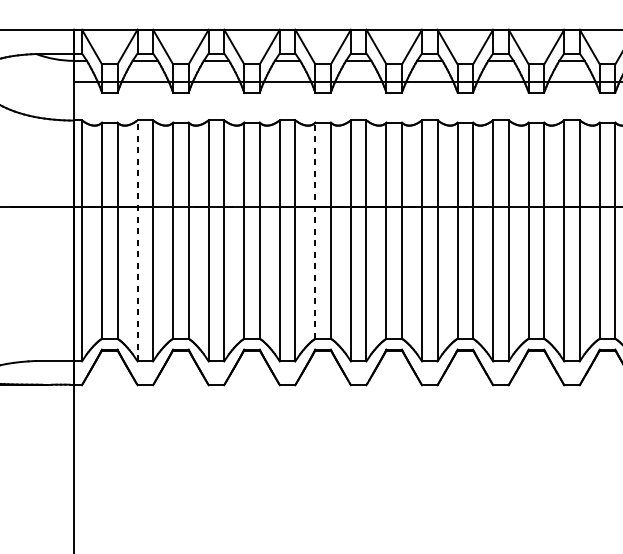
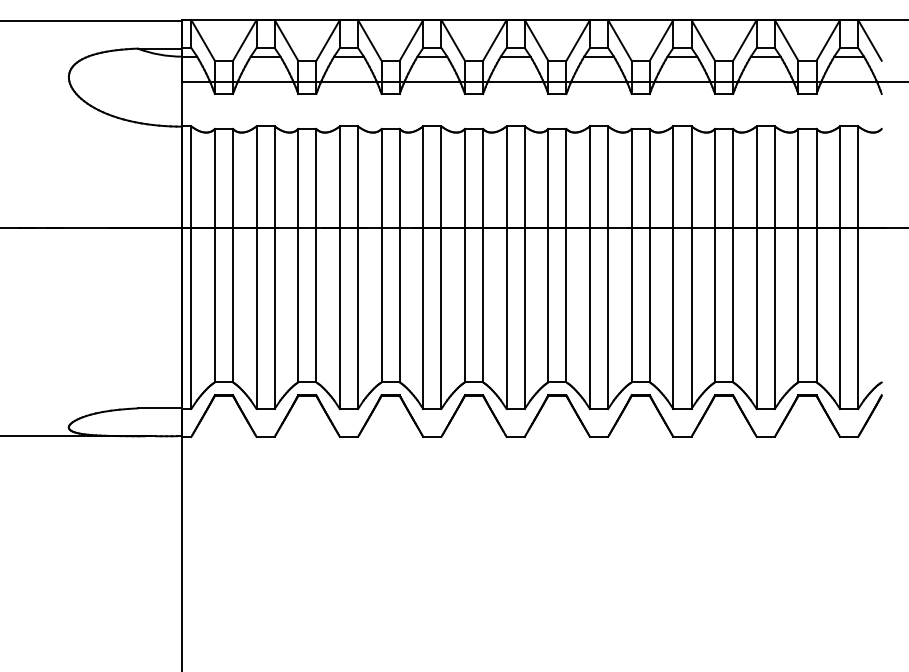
line: (314, 230) -> (464, 255), dashed -> solid
line: (137, 240) -> (256, 267), dashed -> solid

